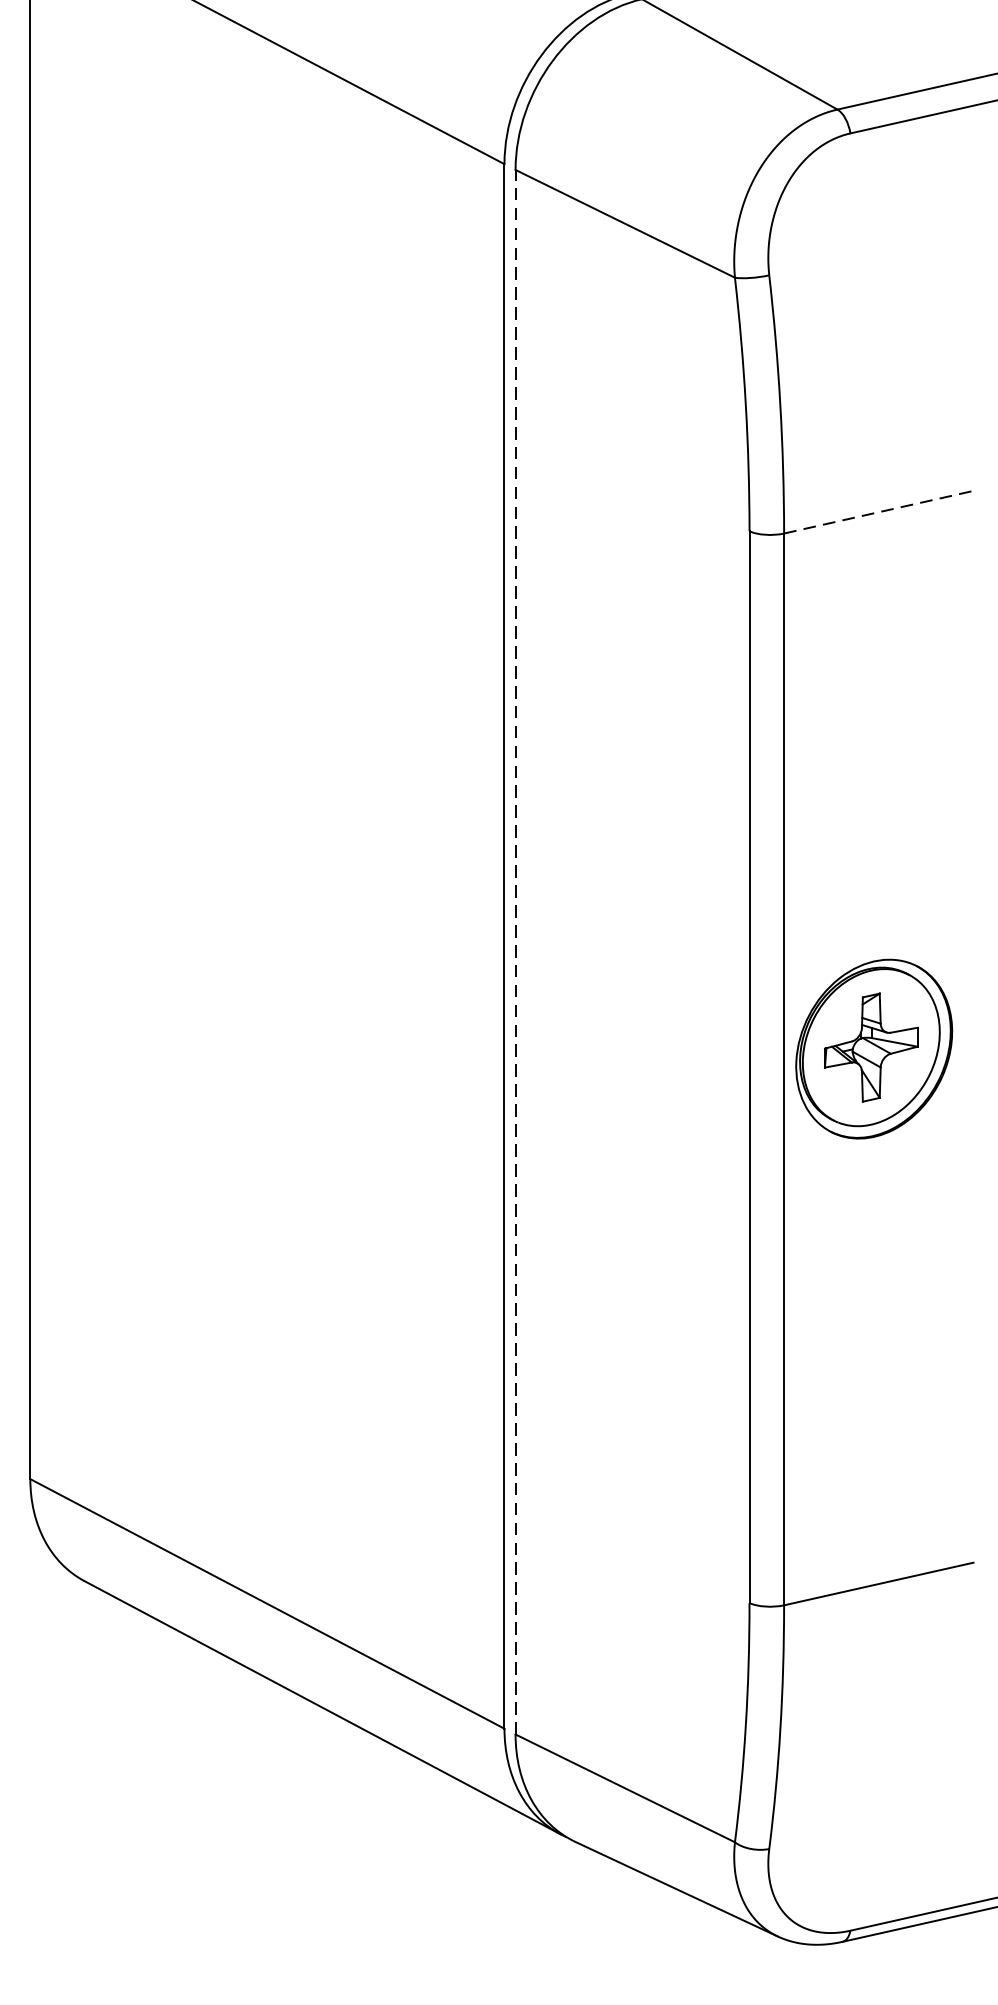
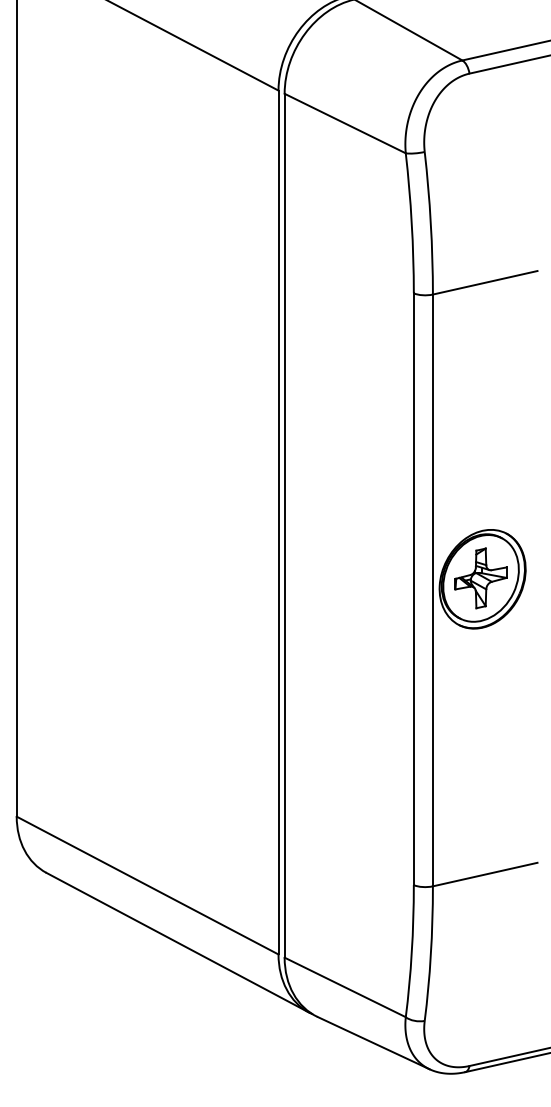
line: (879, 511) -> (485, 282), dashed -> solid
line: (515, 951) -> (284, 525), dashed -> solid

